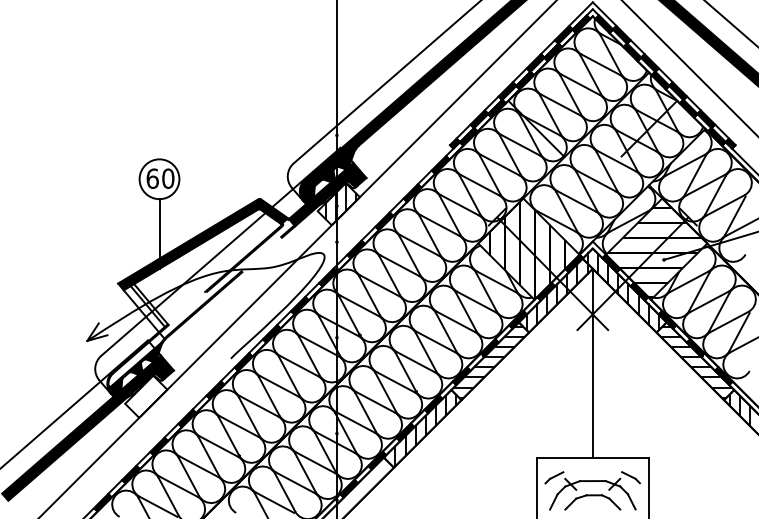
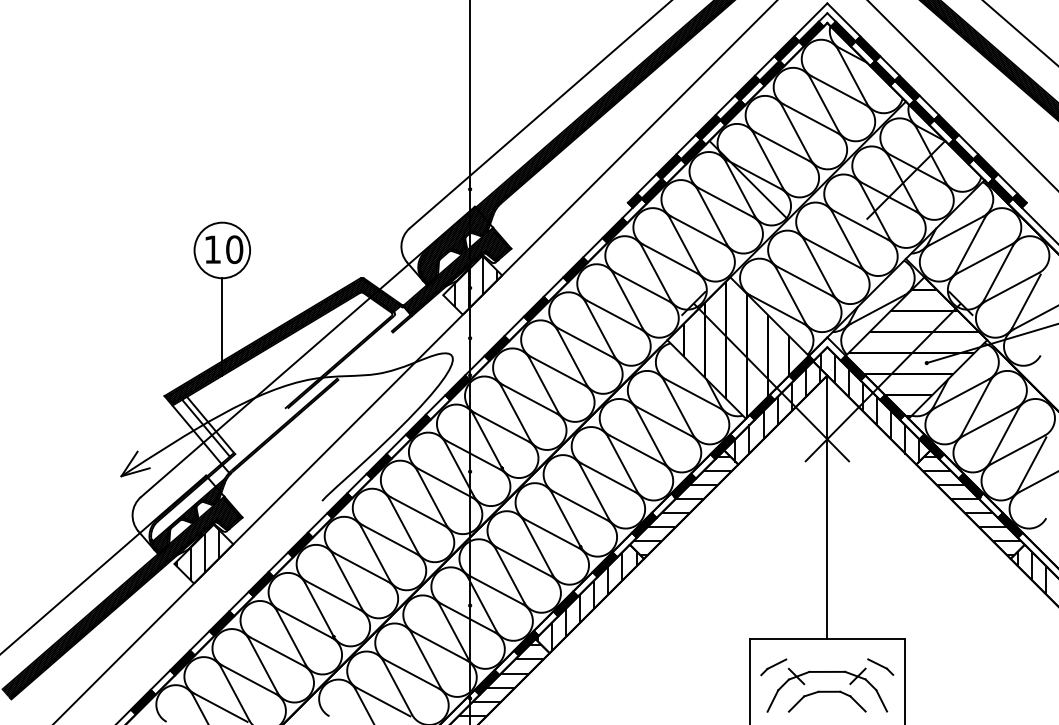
text: (152, 178) -> (212, 249), 60 -> 10
hatch: (146, 397) -> (204, 554), added
hatch: (358, 487) -> (500, 680), added

